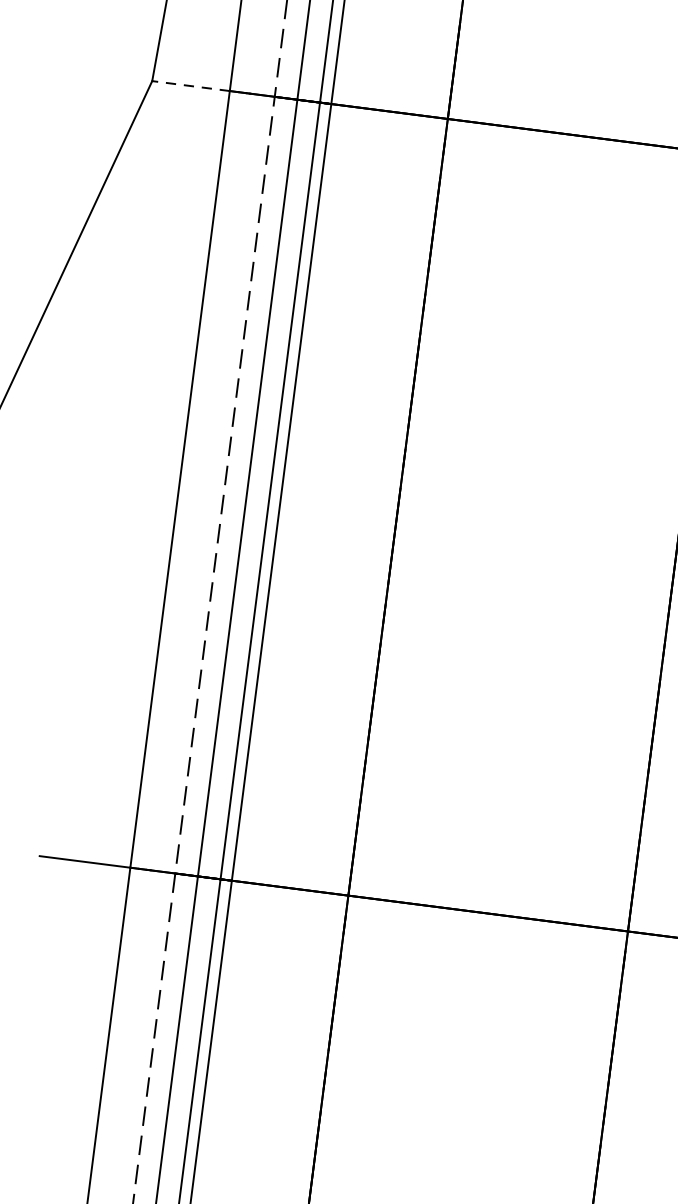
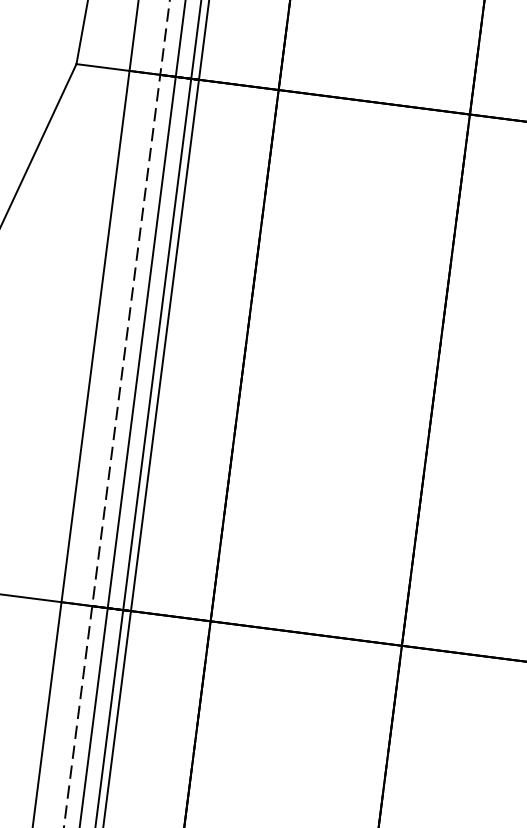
line: (191, 86) -> (103, 67), dashed -> solid

